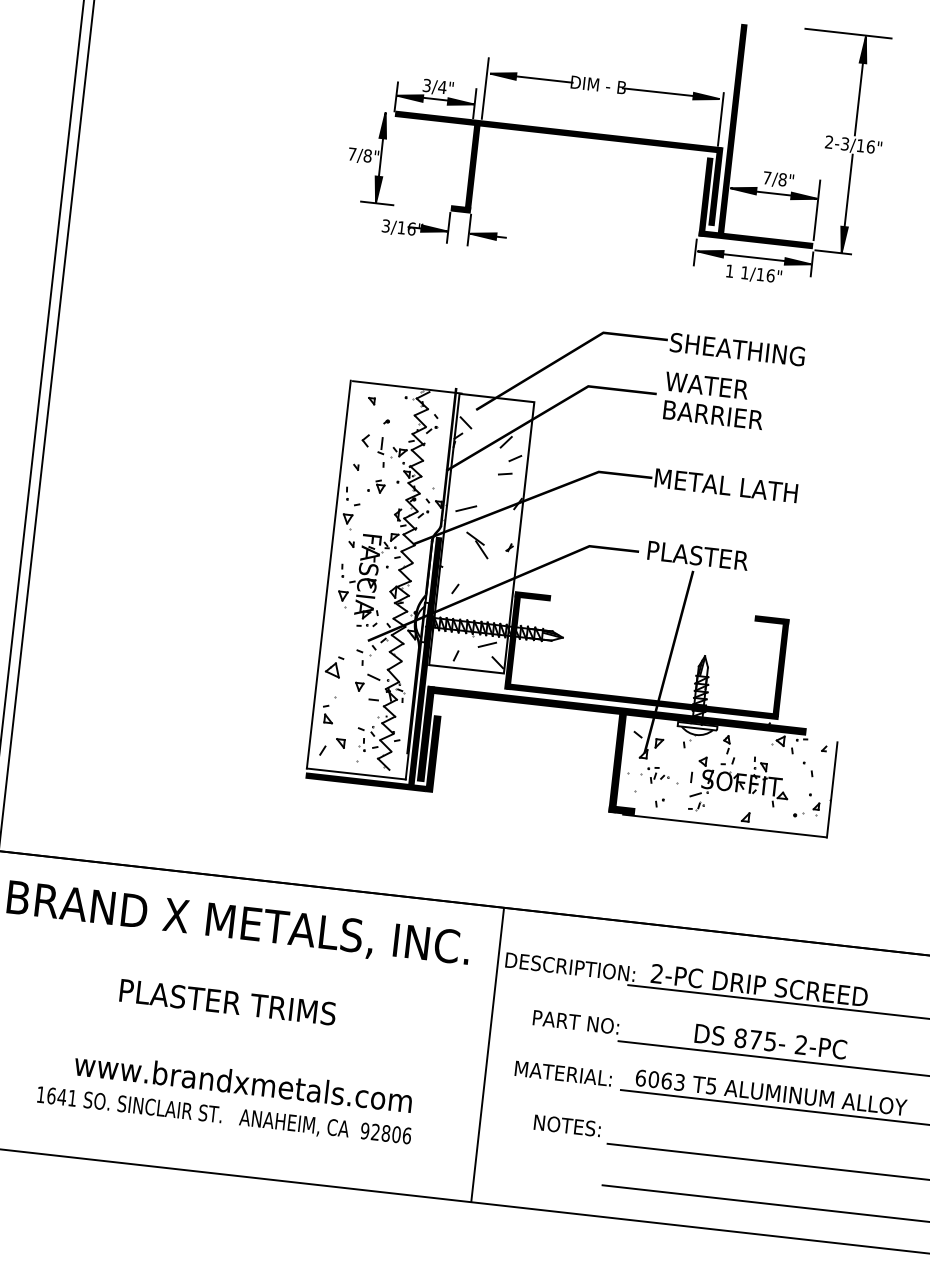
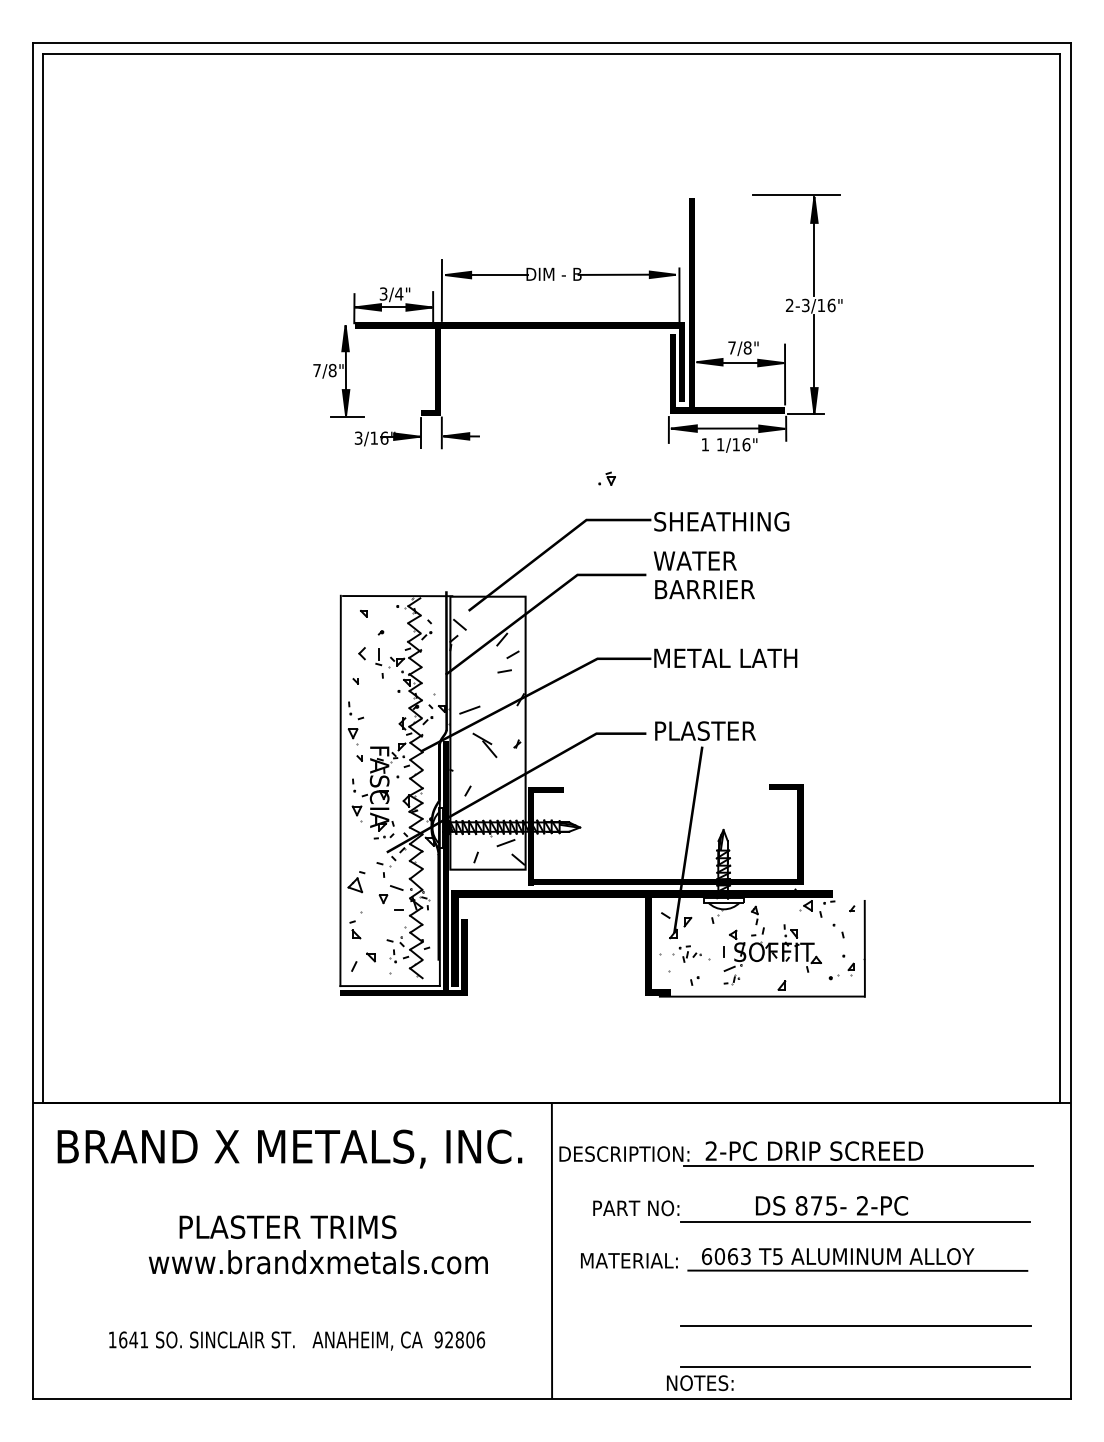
part: (375, 485) -> (606, 478), moved
text: (242, 1082) -> (317, 1262), moved
text: (567, 1125) -> (700, 1382), moved

